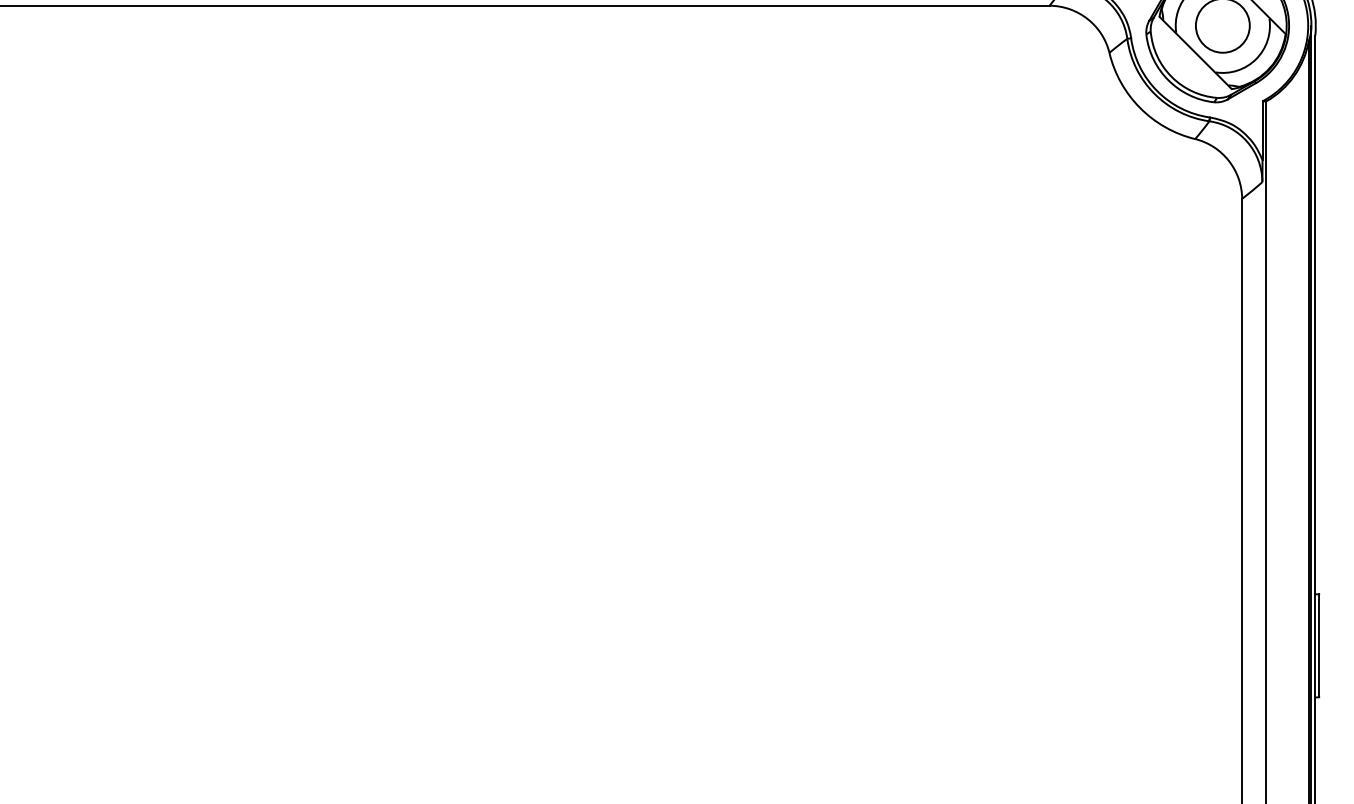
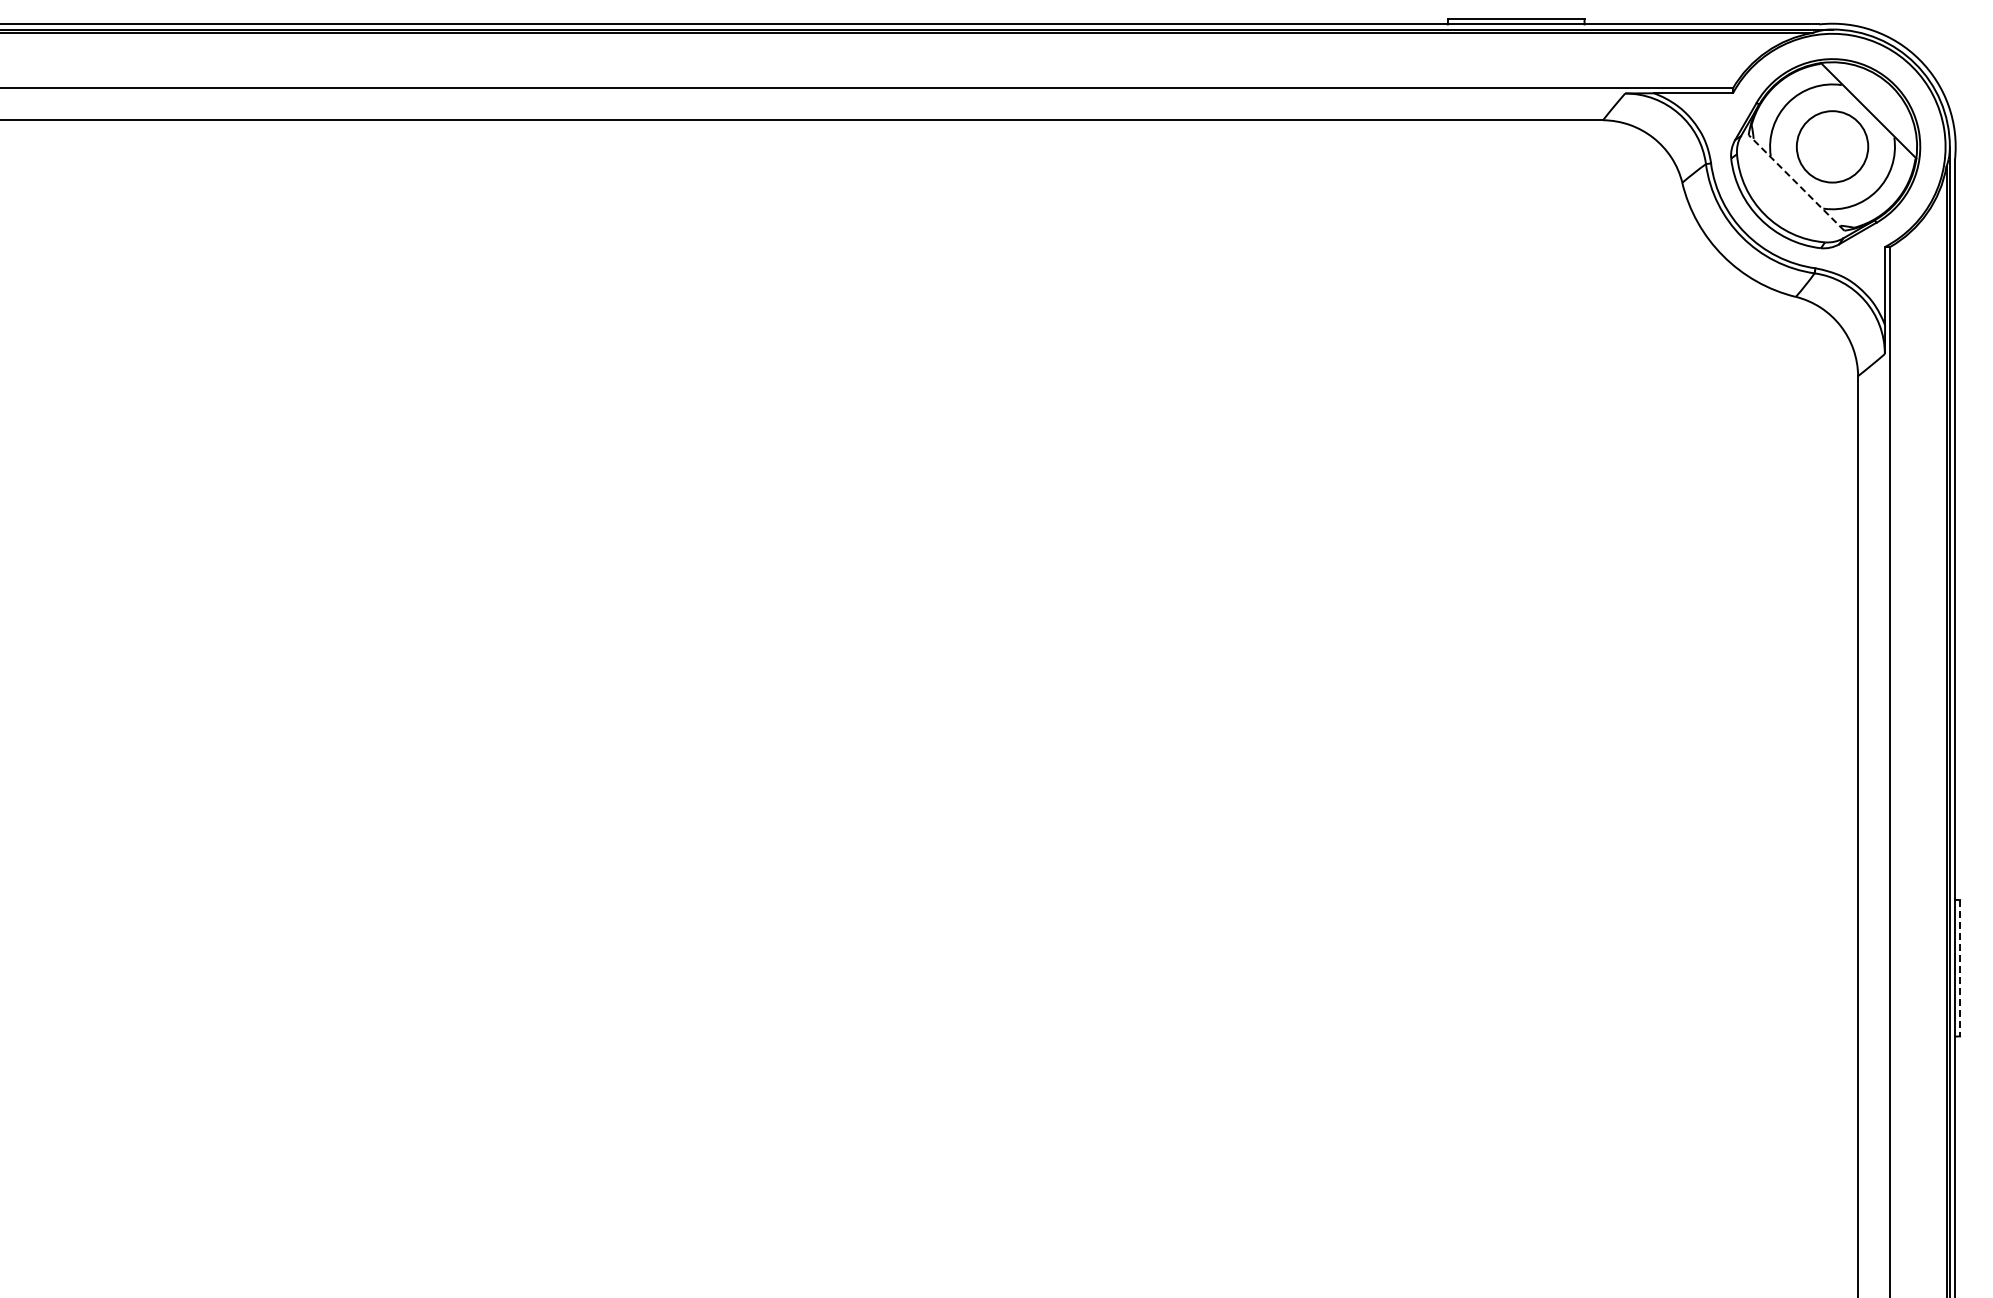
line: (1195, 52) -> (1796, 182), solid -> dashed
line: (1319, 646) -> (1960, 968), solid -> dashed

